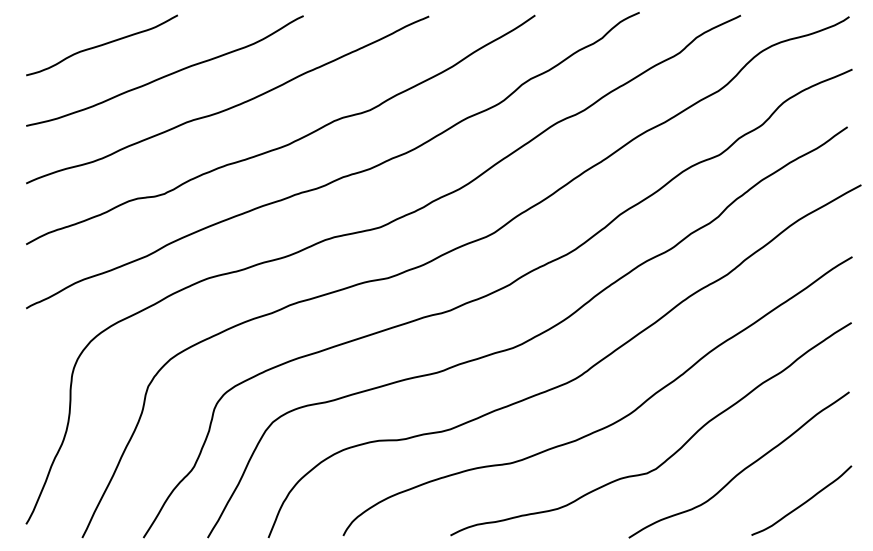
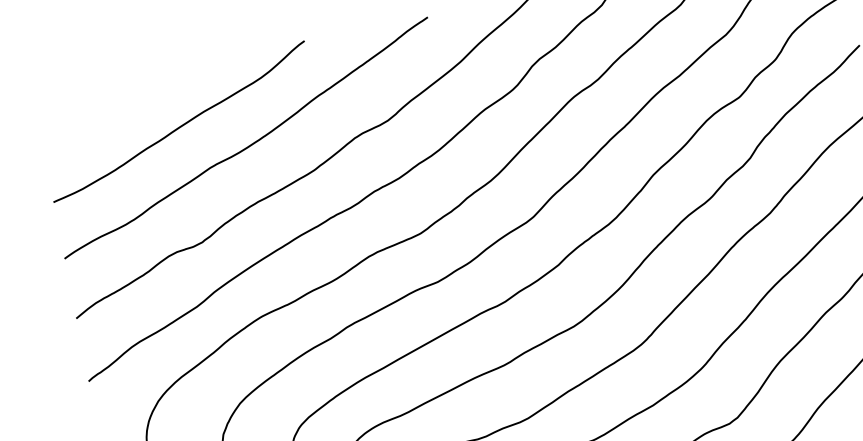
curve: (101, 45) -> (111, 108), removed

